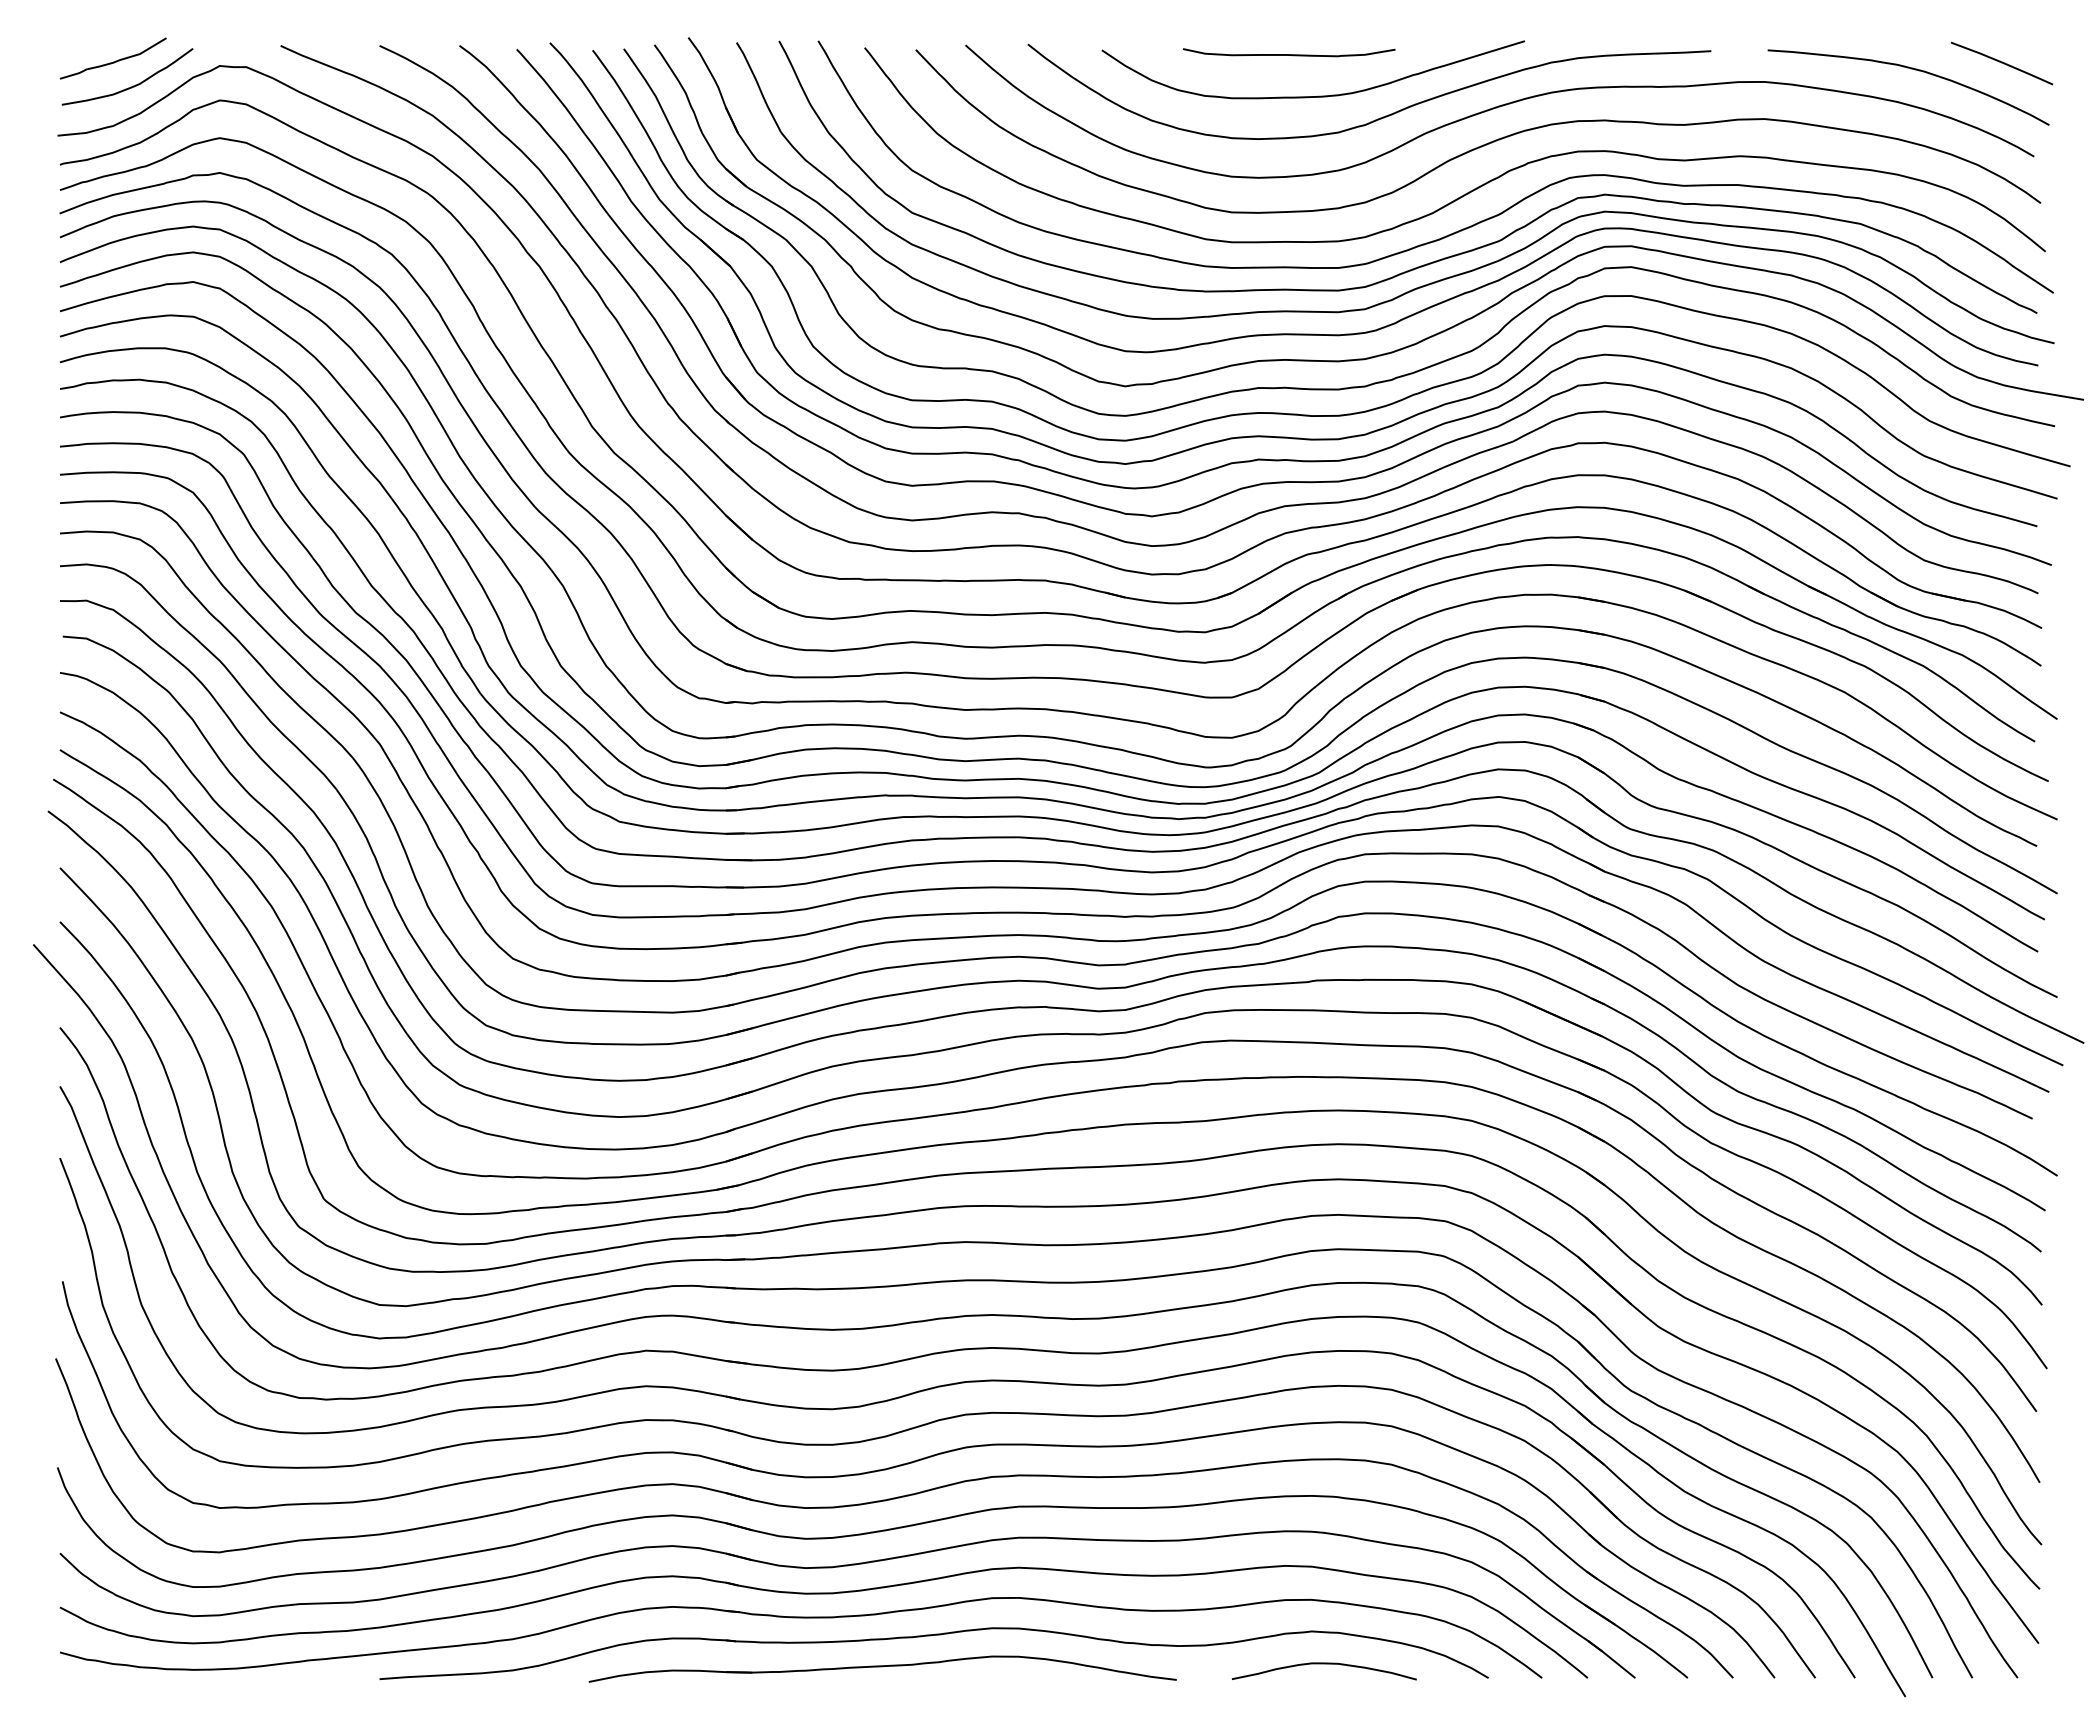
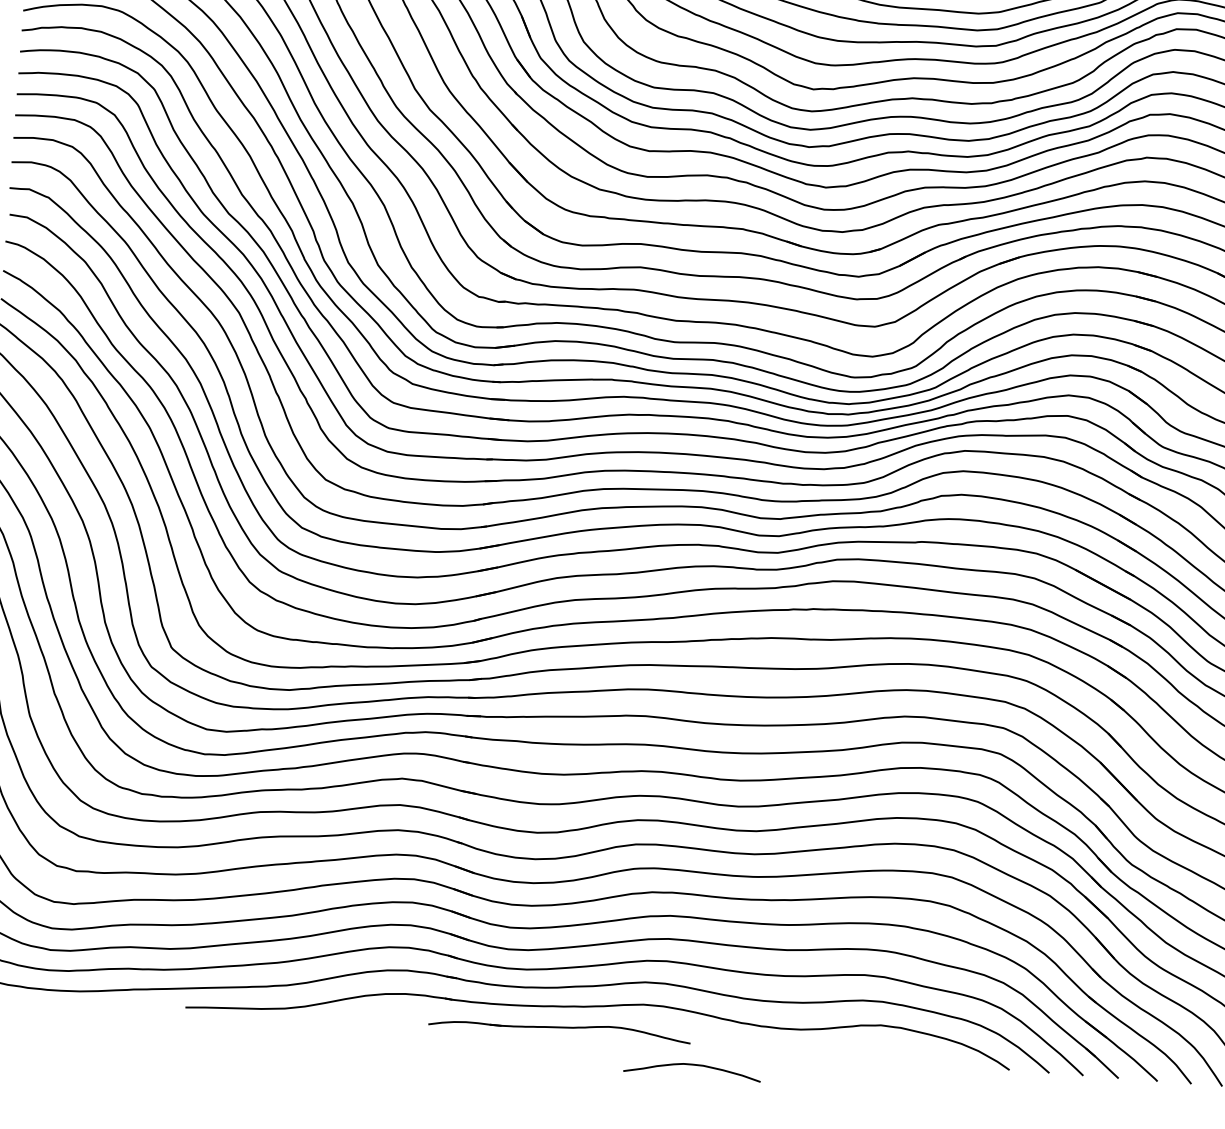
curve: (1323, 1664) -> (692, 1065), moved
part: (882, 1668) -> (559, 1028), size x0.6

